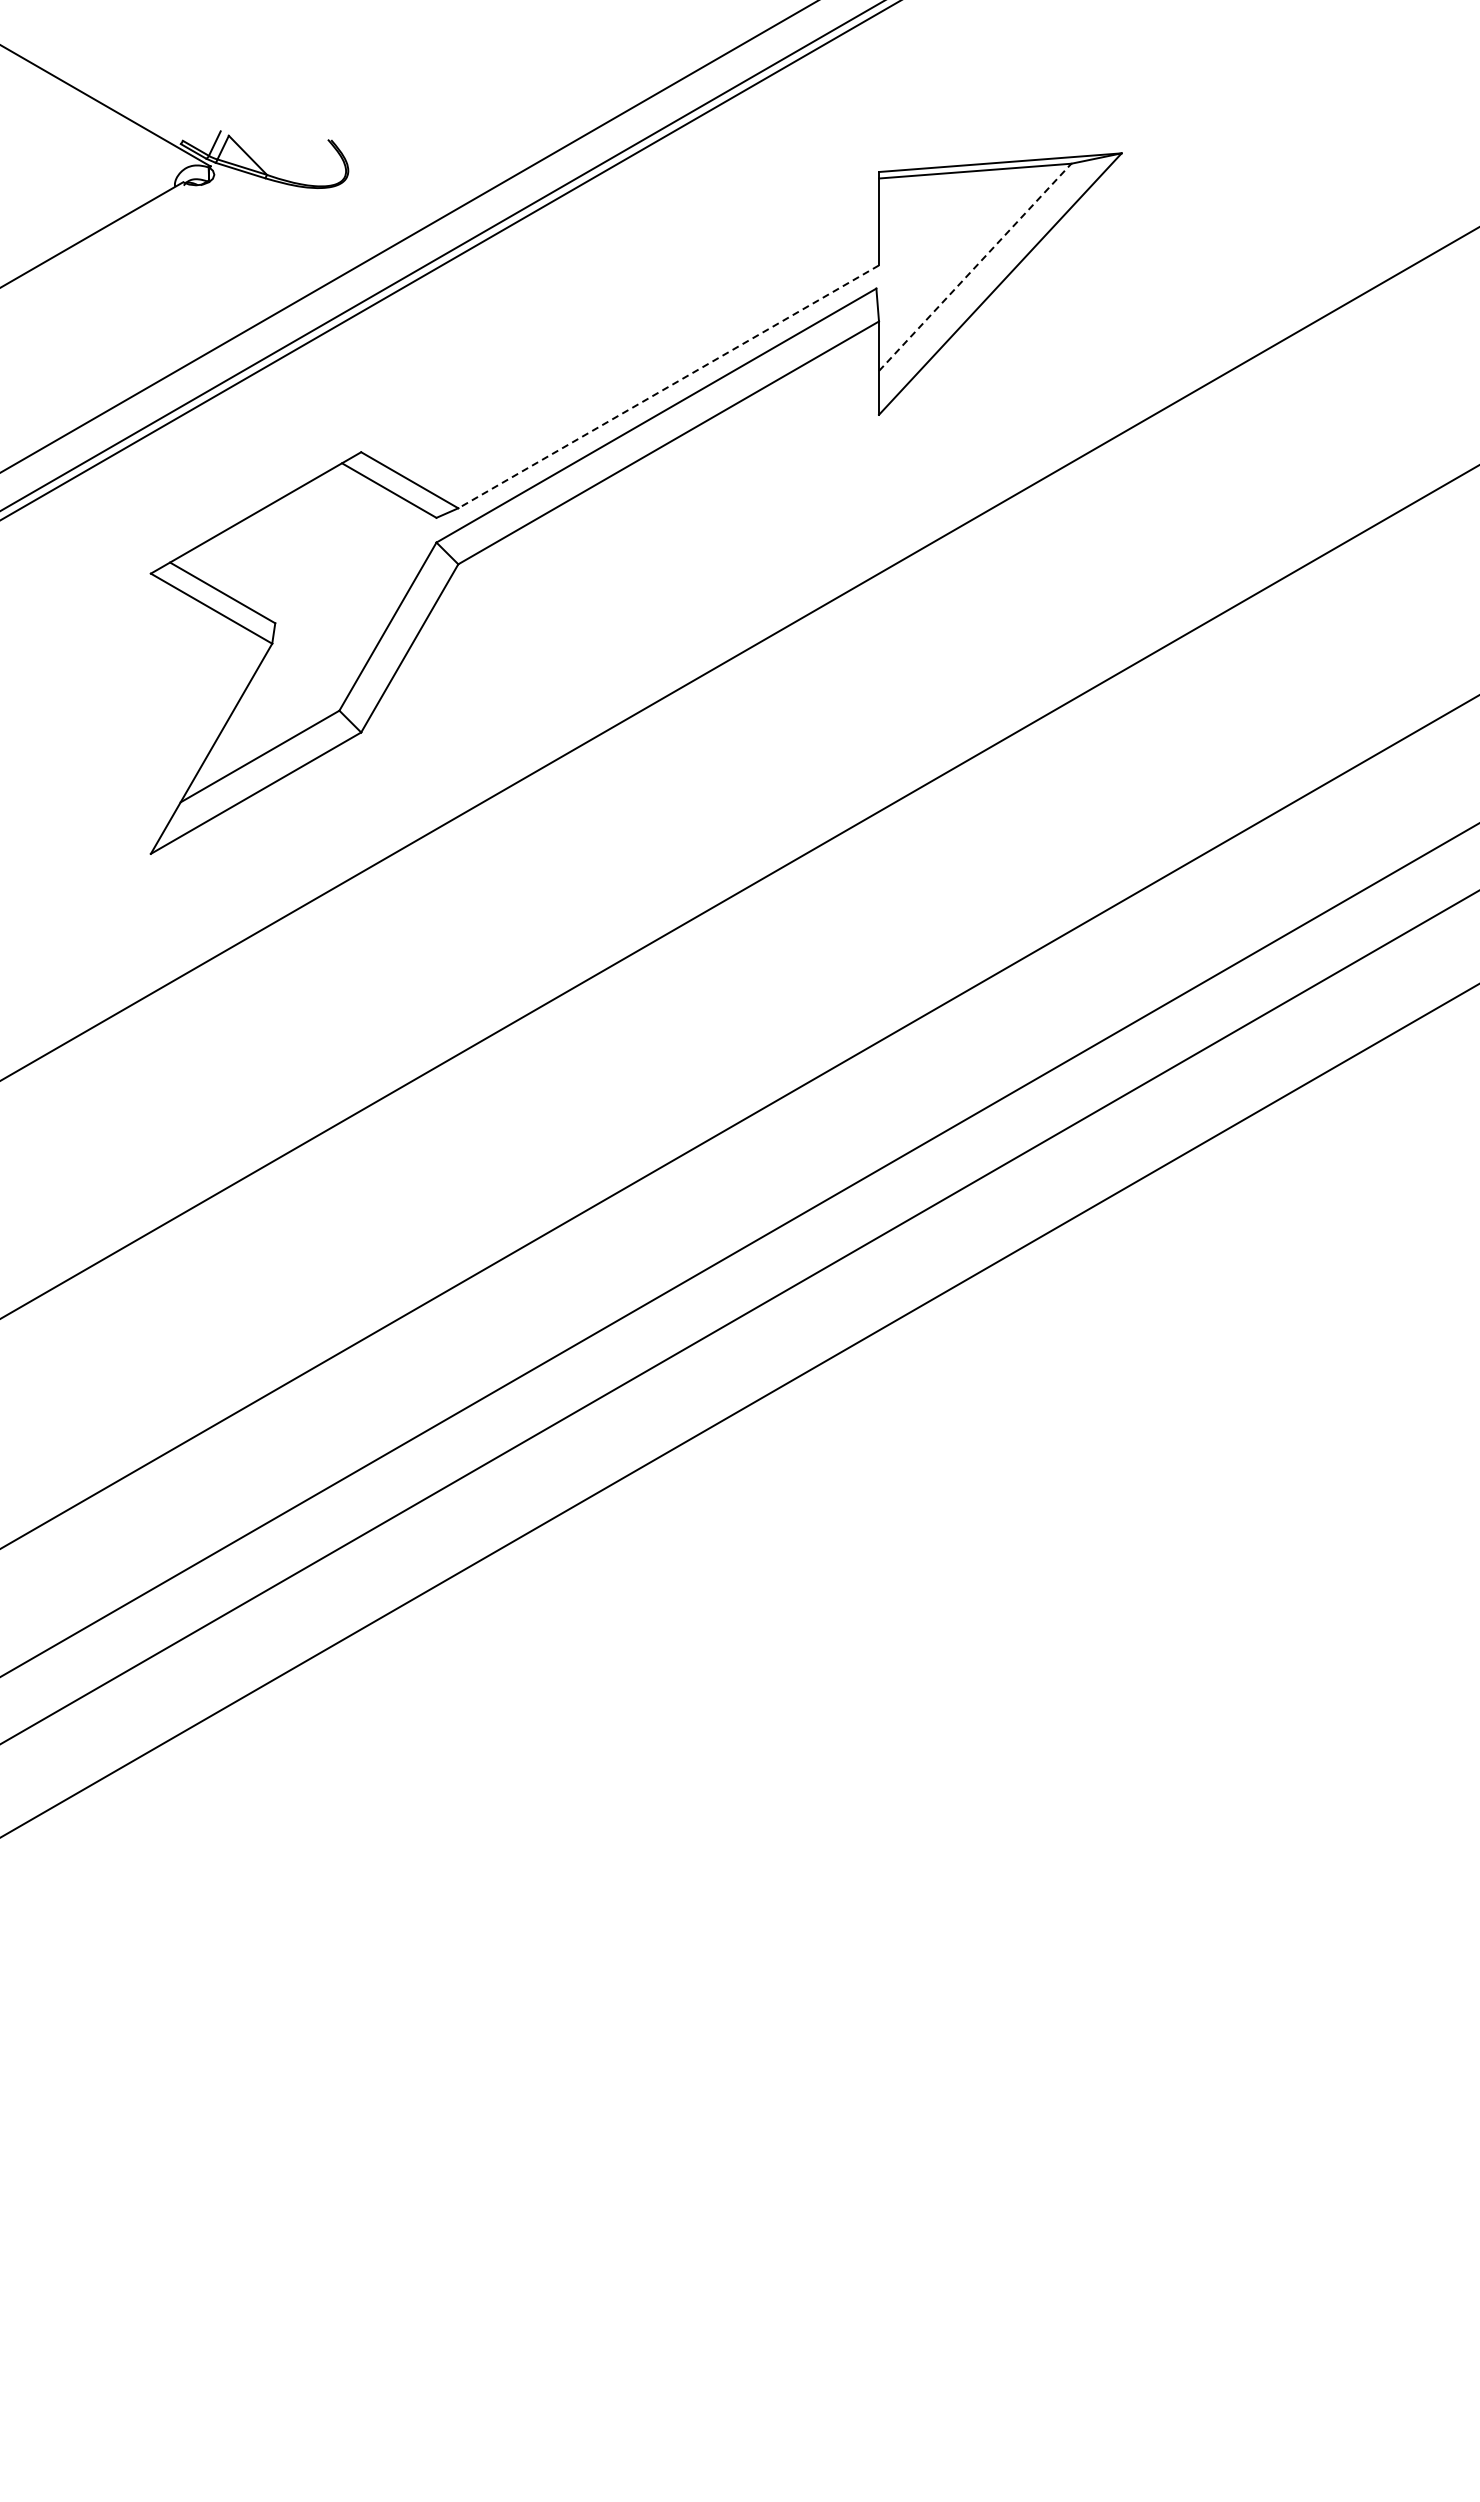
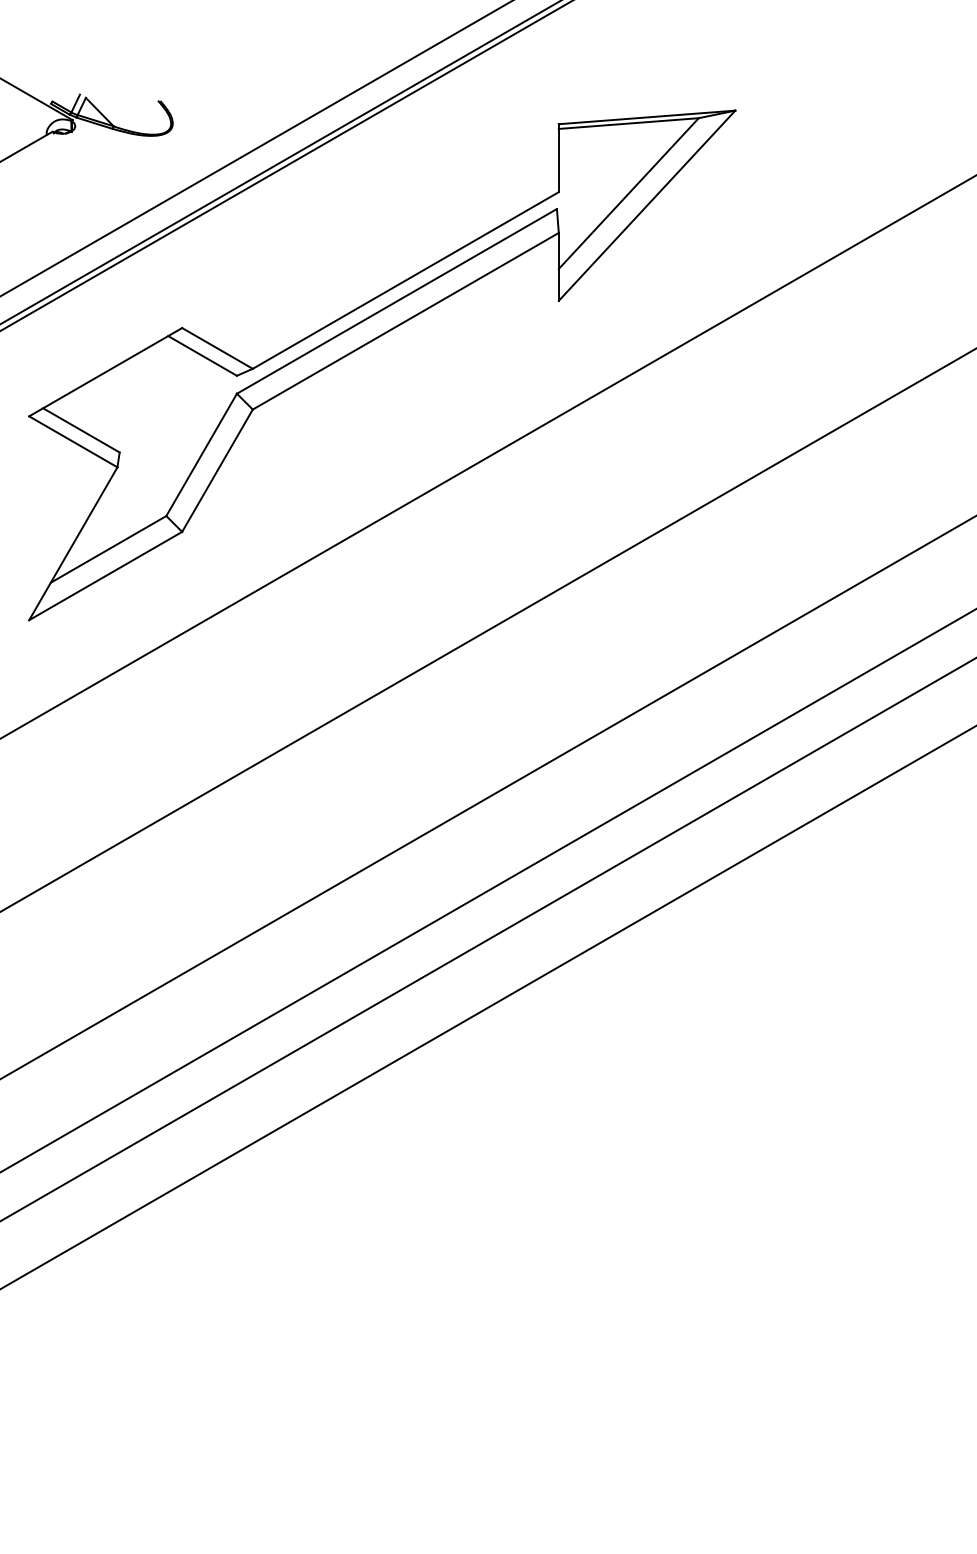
line: (975, 267) -> (629, 193), dashed -> solid
line: (668, 386) -> (405, 280), dashed -> solid

